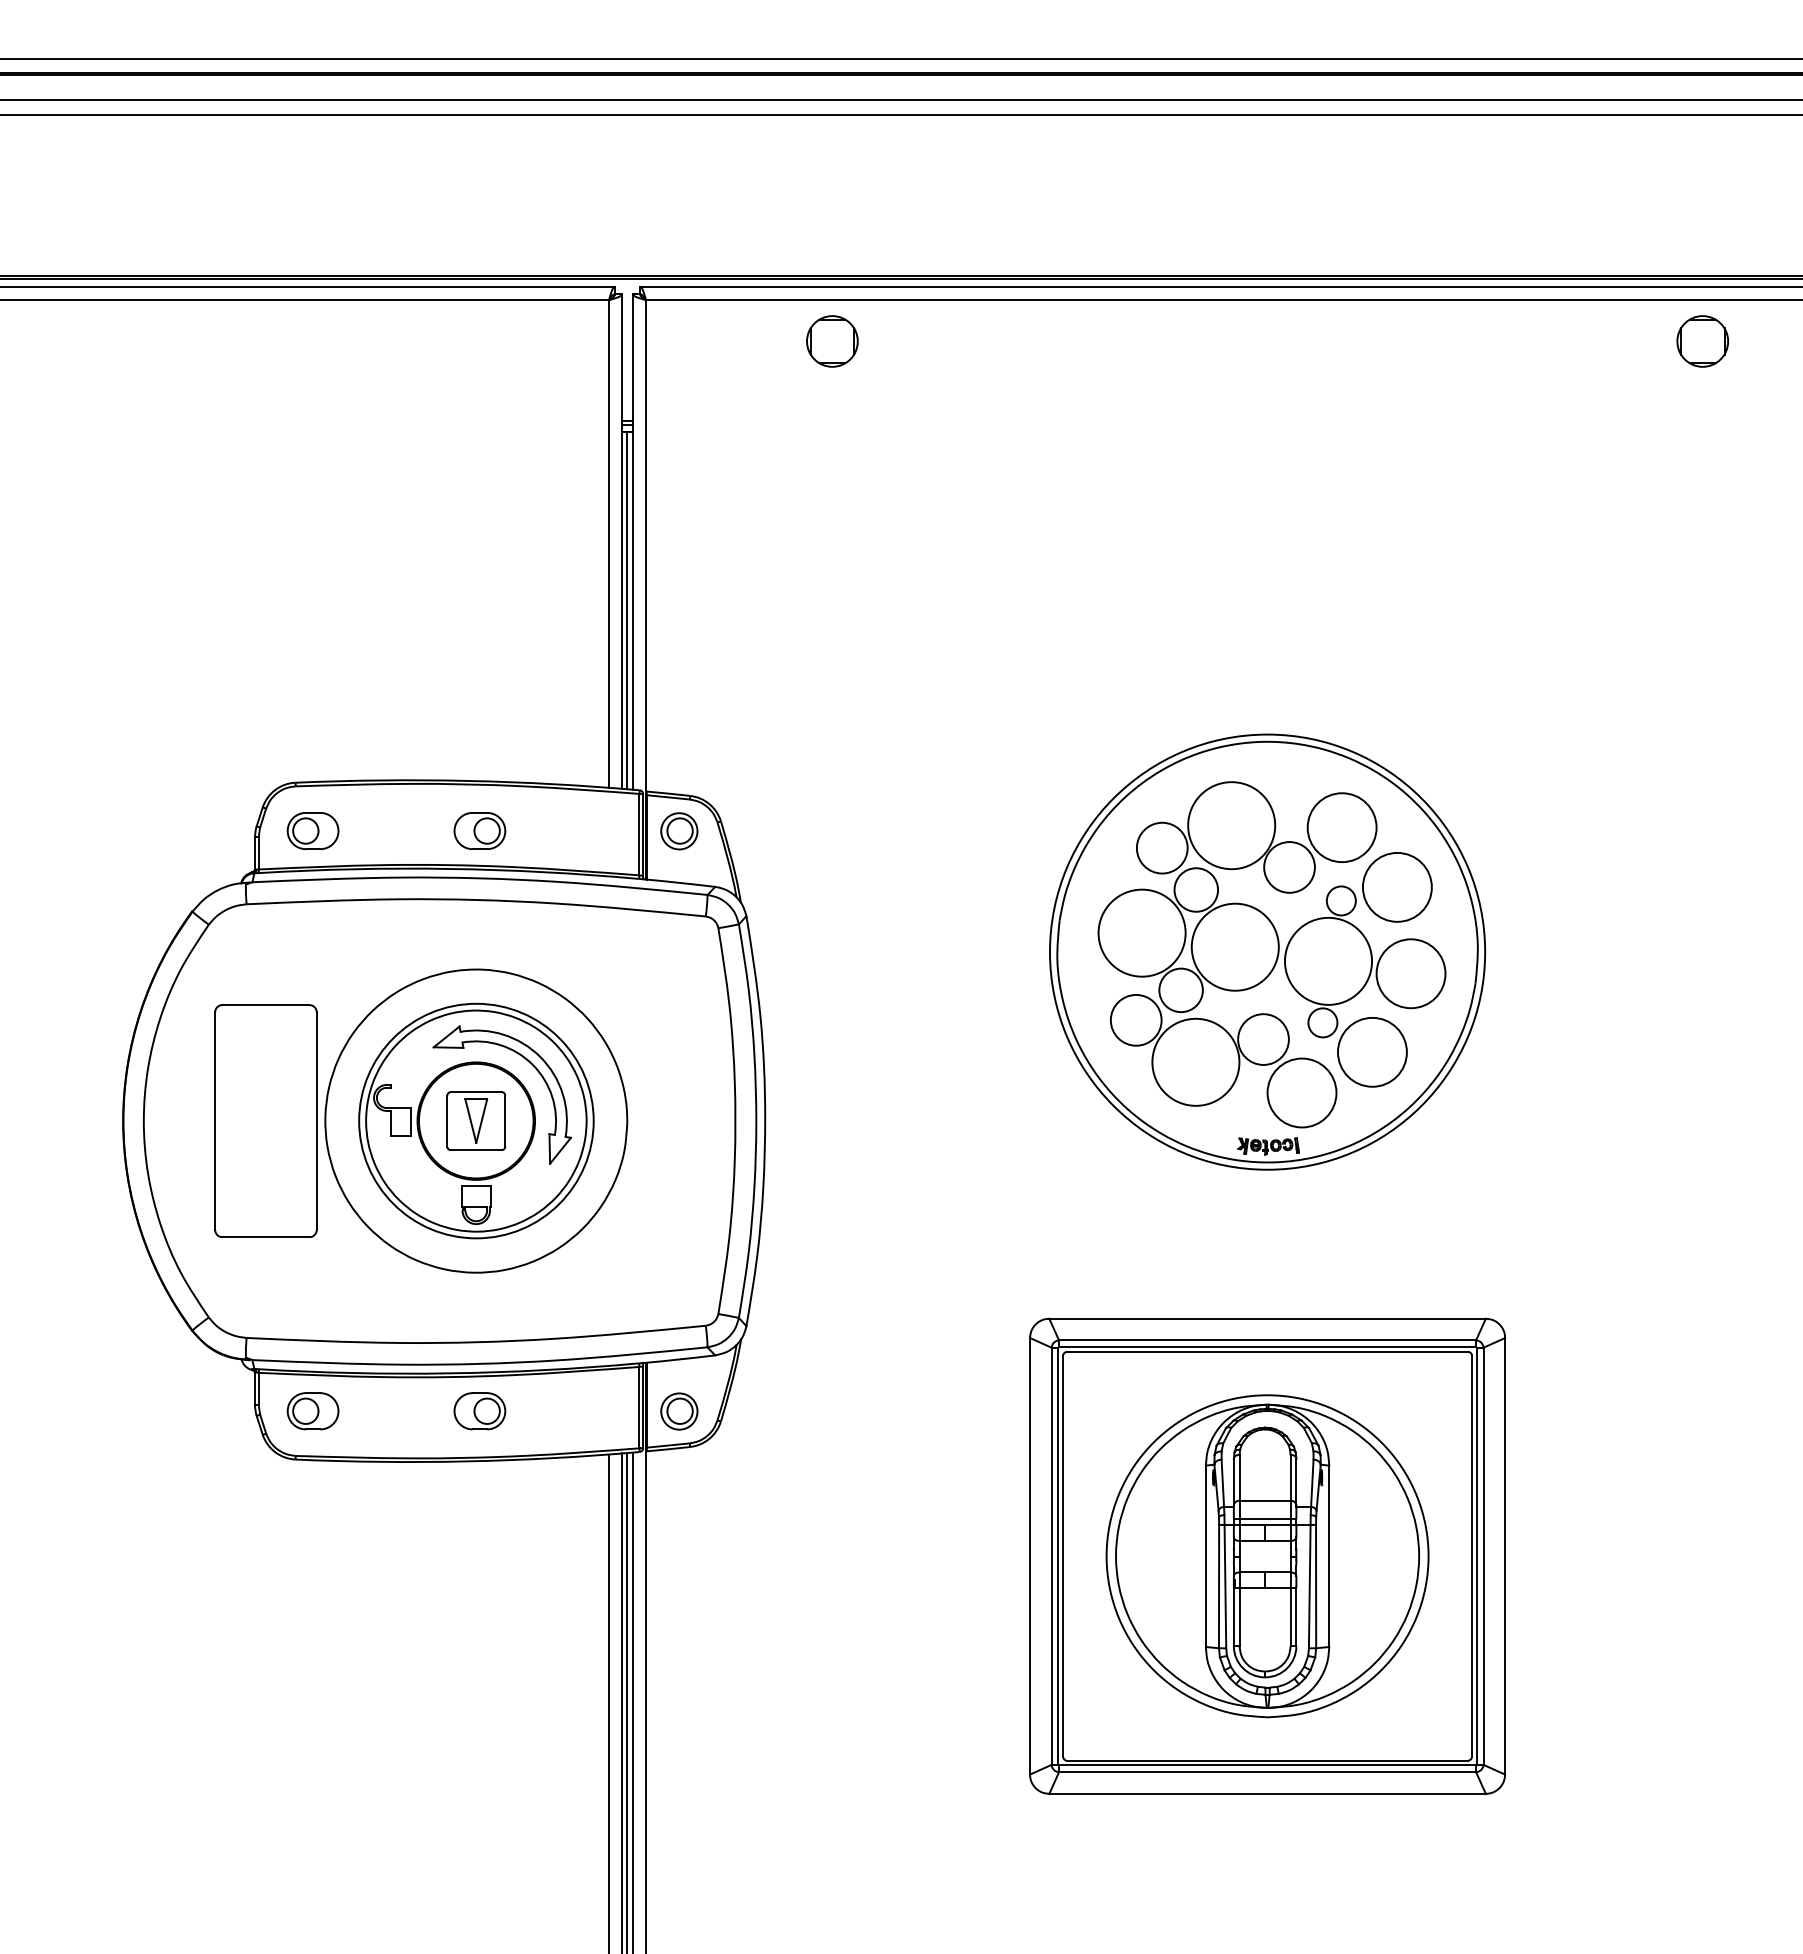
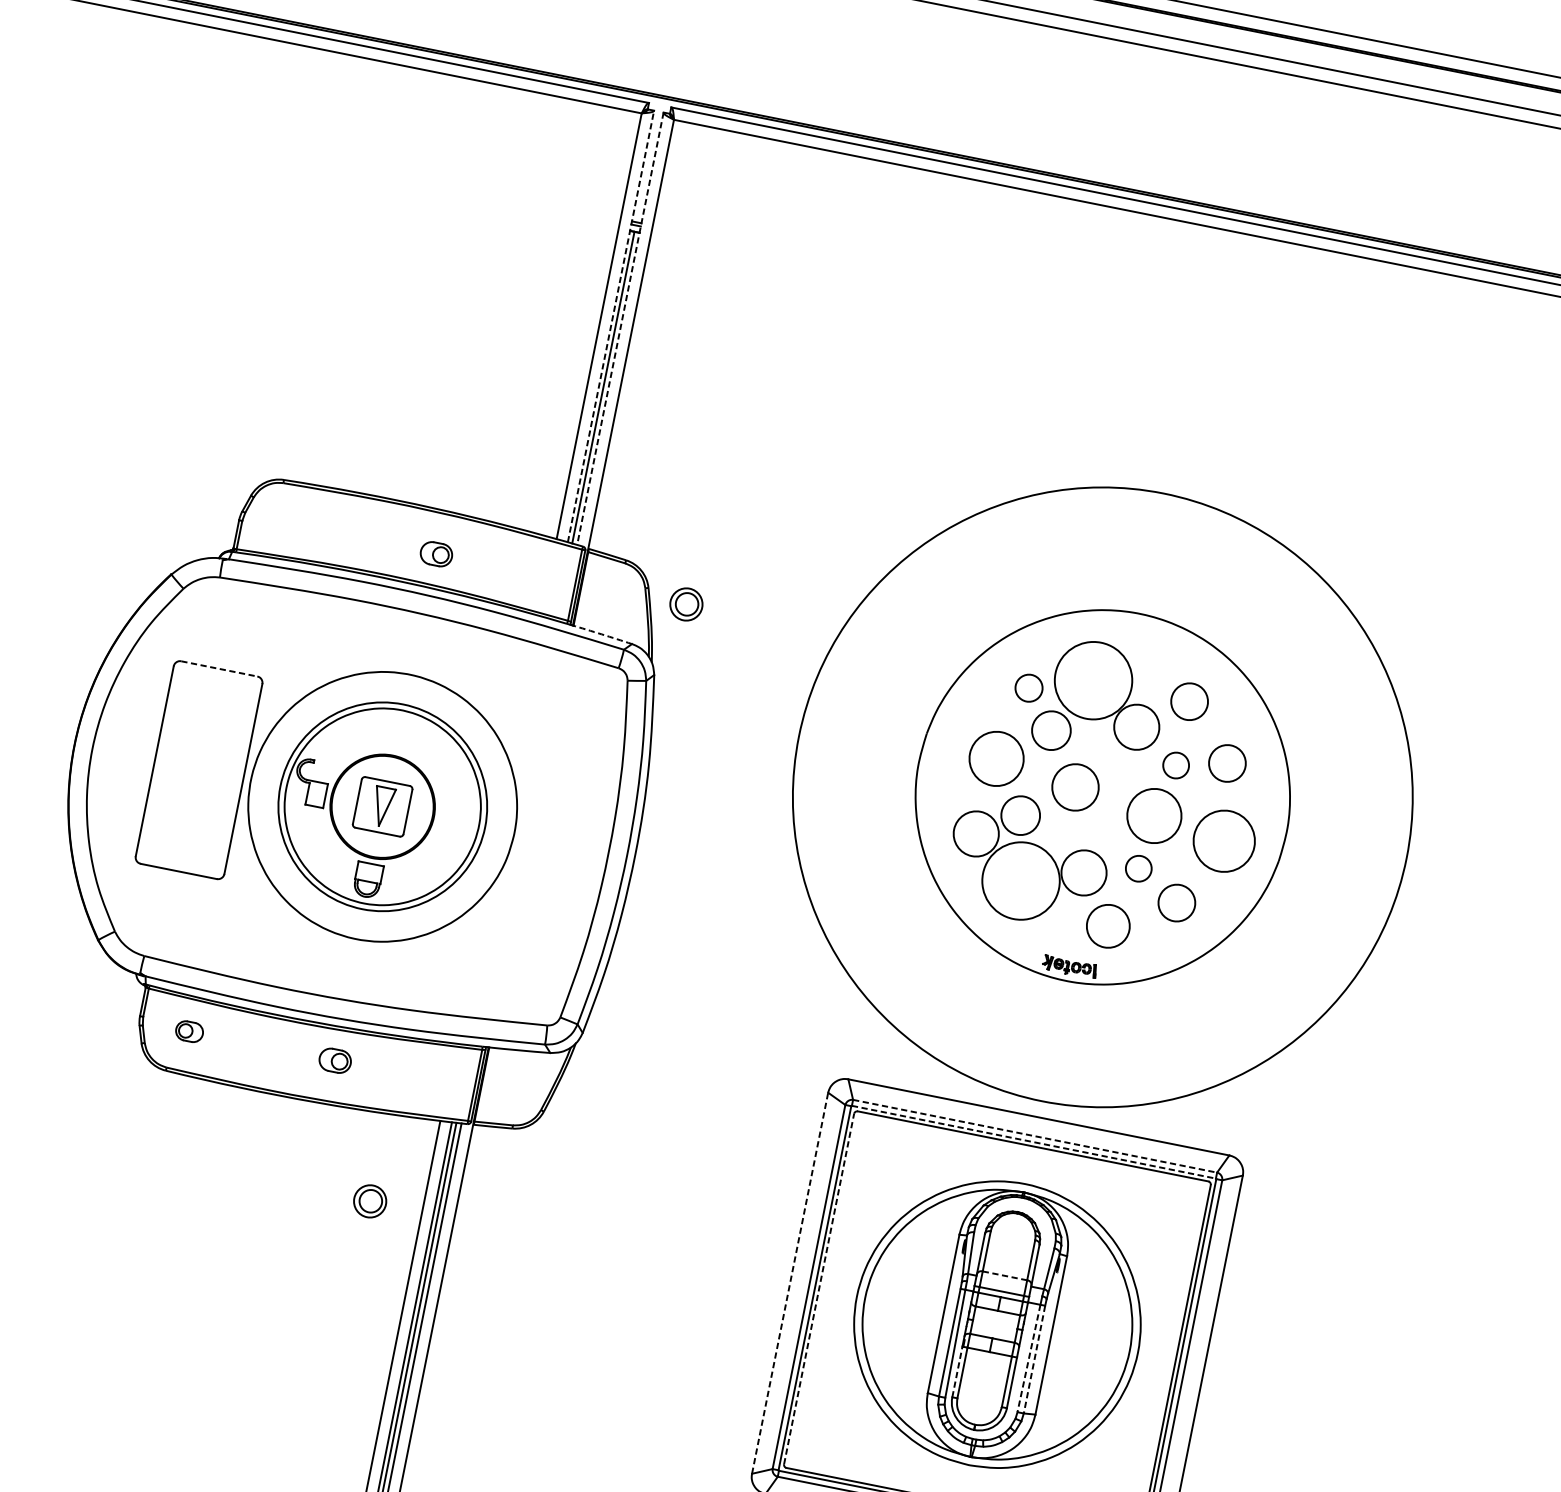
part: (832, 341) -> (829, 188), removed
line: (622, 541) -> (611, 326), solid -> dashed
line: (632, 542) -> (619, 329), solid -> dashed
circle: (1341, 827) -> (1189, 701), size x0.6
part: (312, 830) -> (290, 524), removed
part: (479, 830) -> (436, 553), size x0.7
part: (679, 831) -> (686, 604), moved
circle: (1161, 847) -> (1028, 687), size x0.6
arc: (679, 882) -> (601, 634), solid -> dashed
circle: (1396, 886) -> (1226, 762), size x0.6
circle: (1141, 932) -> (996, 758), size x0.7
circle: (1234, 946) -> (1074, 786), size x0.6
circle: (1267, 951) -> (1102, 796), size x1.6
circle: (1328, 960) -> (1154, 815), size x0.7
line: (265, 1005) -> (218, 669), solid -> dashed
circle: (1372, 1051) -> (1177, 902), size x0.6
part: (528, 1062) -> (438, 764), removed
circle: (1301, 1092) -> (1107, 925), size x0.7
line: (1267, 1340) -> (1035, 1136), solid -> dashed
line: (1267, 1347) -> (1033, 1142), solid -> dashed
part: (312, 1411) -> (189, 1031), size x0.6
part: (479, 1411) -> (334, 1060), size x0.7
part: (679, 1411) -> (370, 1201), moved
line: (1265, 1500) -> (1005, 1275), solid -> dashed
line: (1030, 1555) -> (790, 1282), solid -> dashed
line: (1063, 1556) -> (819, 1289), solid -> dashed
line: (1309, 1586) -> (1028, 1358), solid -> dashed
line: (1316, 1586) -> (1034, 1359), solid -> dashed
line: (1233, 1616) -> (957, 1371), solid -> dashed

